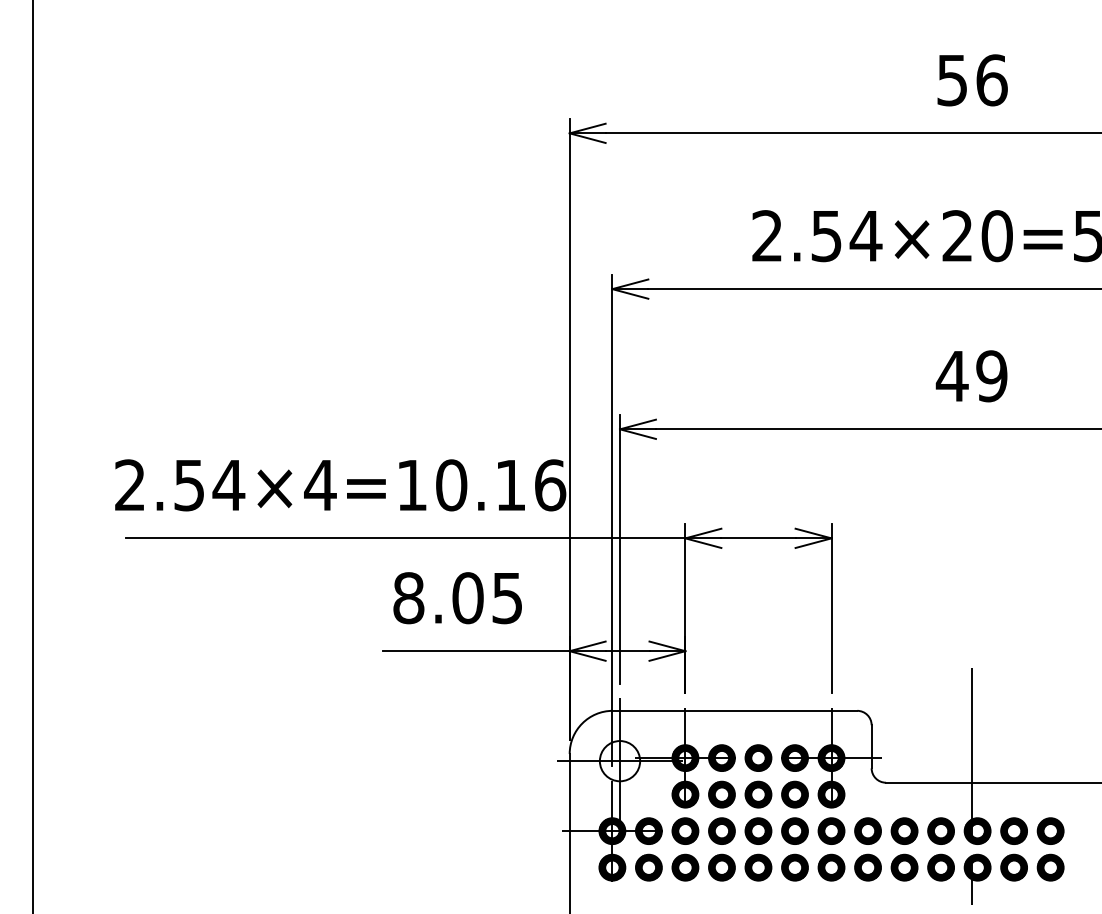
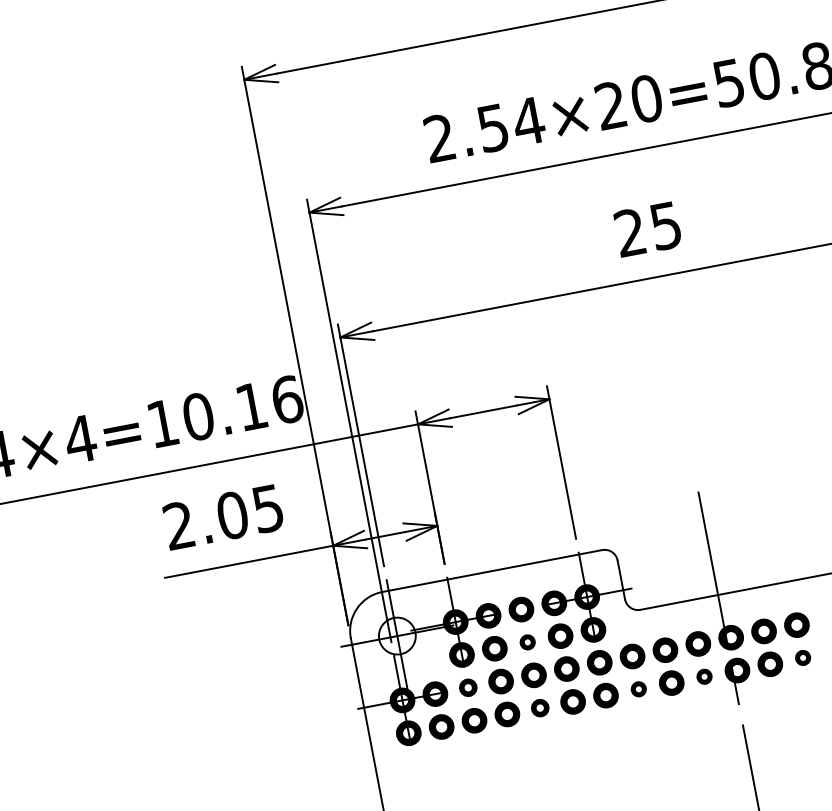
text: (971, 376) -> (647, 229), 49 -> 25
text: (408, 598) -> (179, 526), 8.05 -> 2.05
part: (758, 794) -> (527, 642), size x0.6
part: (685, 830) -> (468, 687), size x0.7
part: (758, 867) -> (540, 708), size x0.7
part: (867, 867) -> (638, 689), size x0.6
part: (940, 867) -> (704, 676), size x0.6
part: (1050, 867) -> (803, 657), size x0.6

